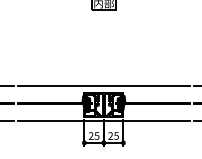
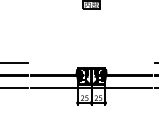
line: (103, 85) -> (91, 62), removed

